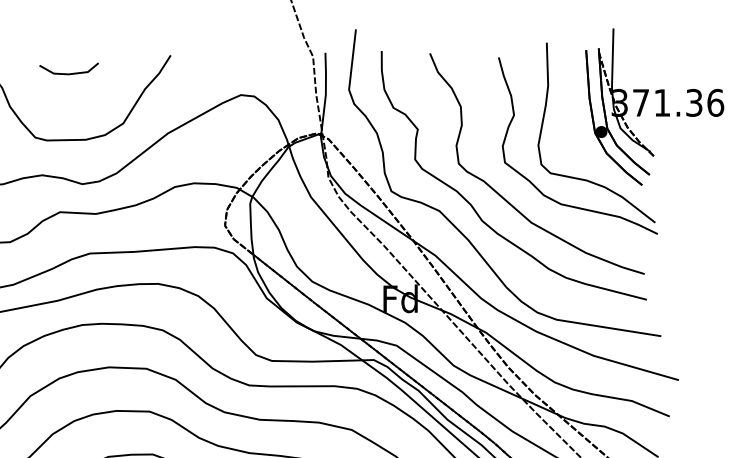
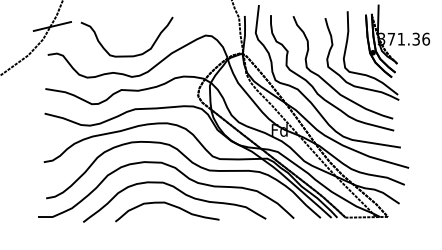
line: (70, 71) -> (126, 24), removed

